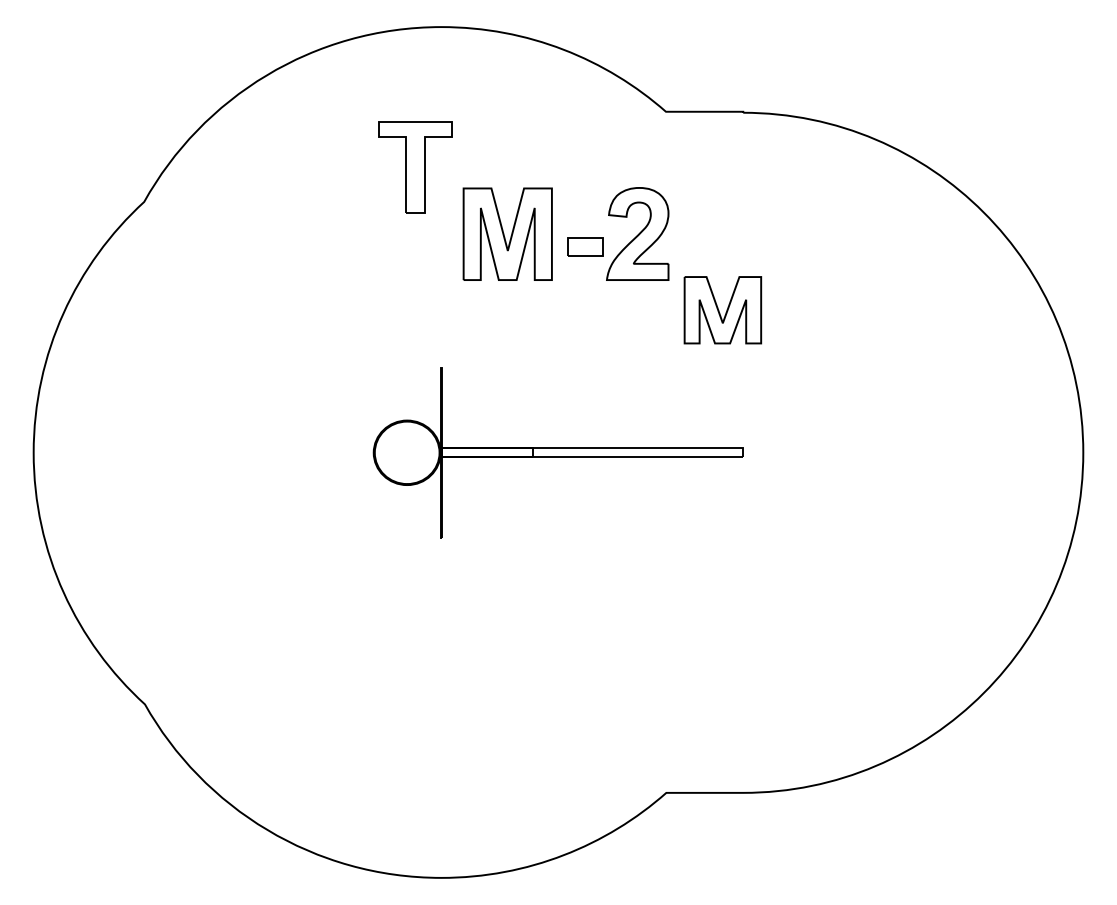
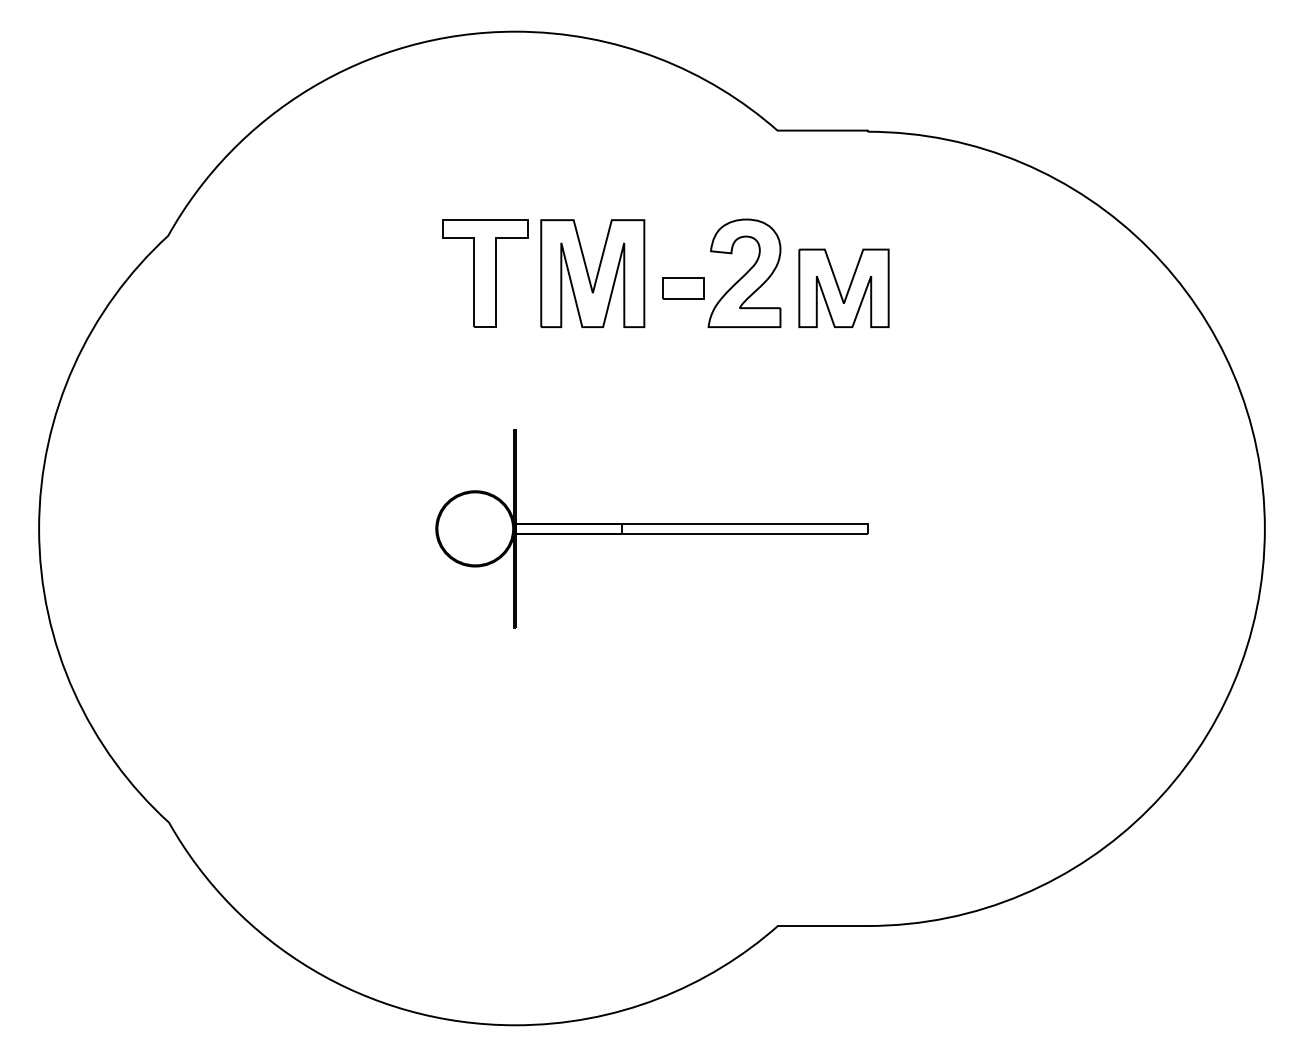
part: (415, 167) -> (485, 273), moved
part: (722, 309) -> (843, 287), moved

